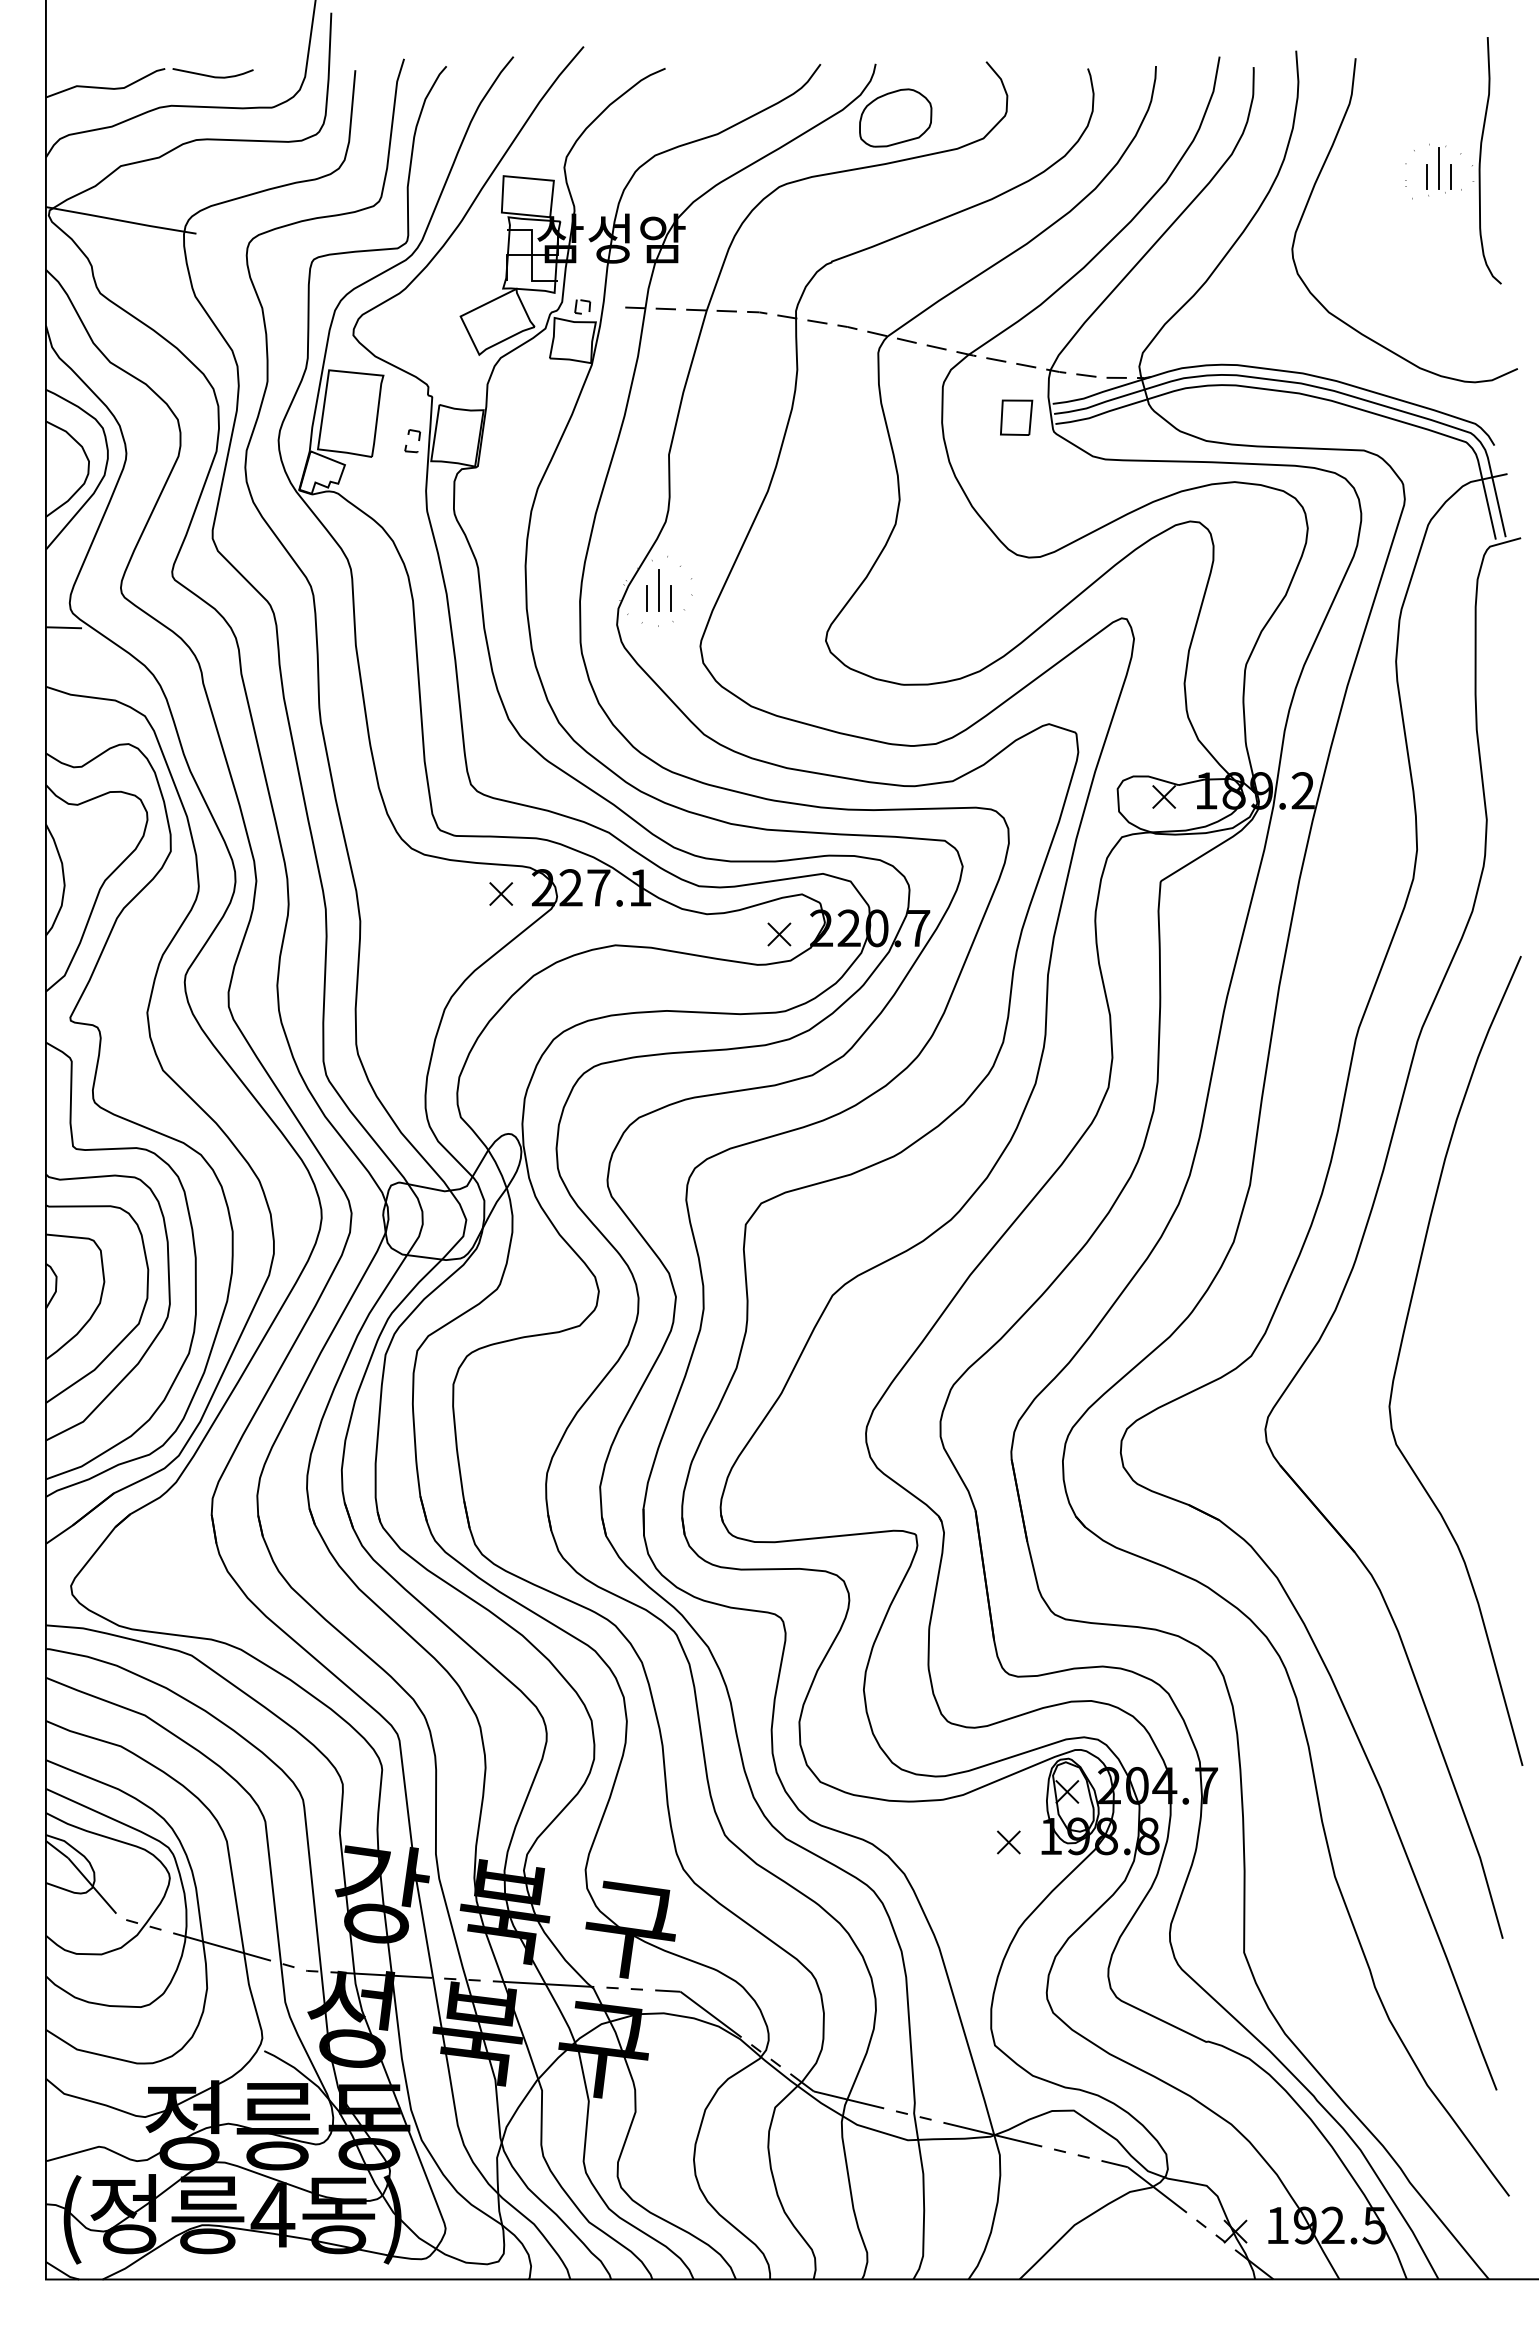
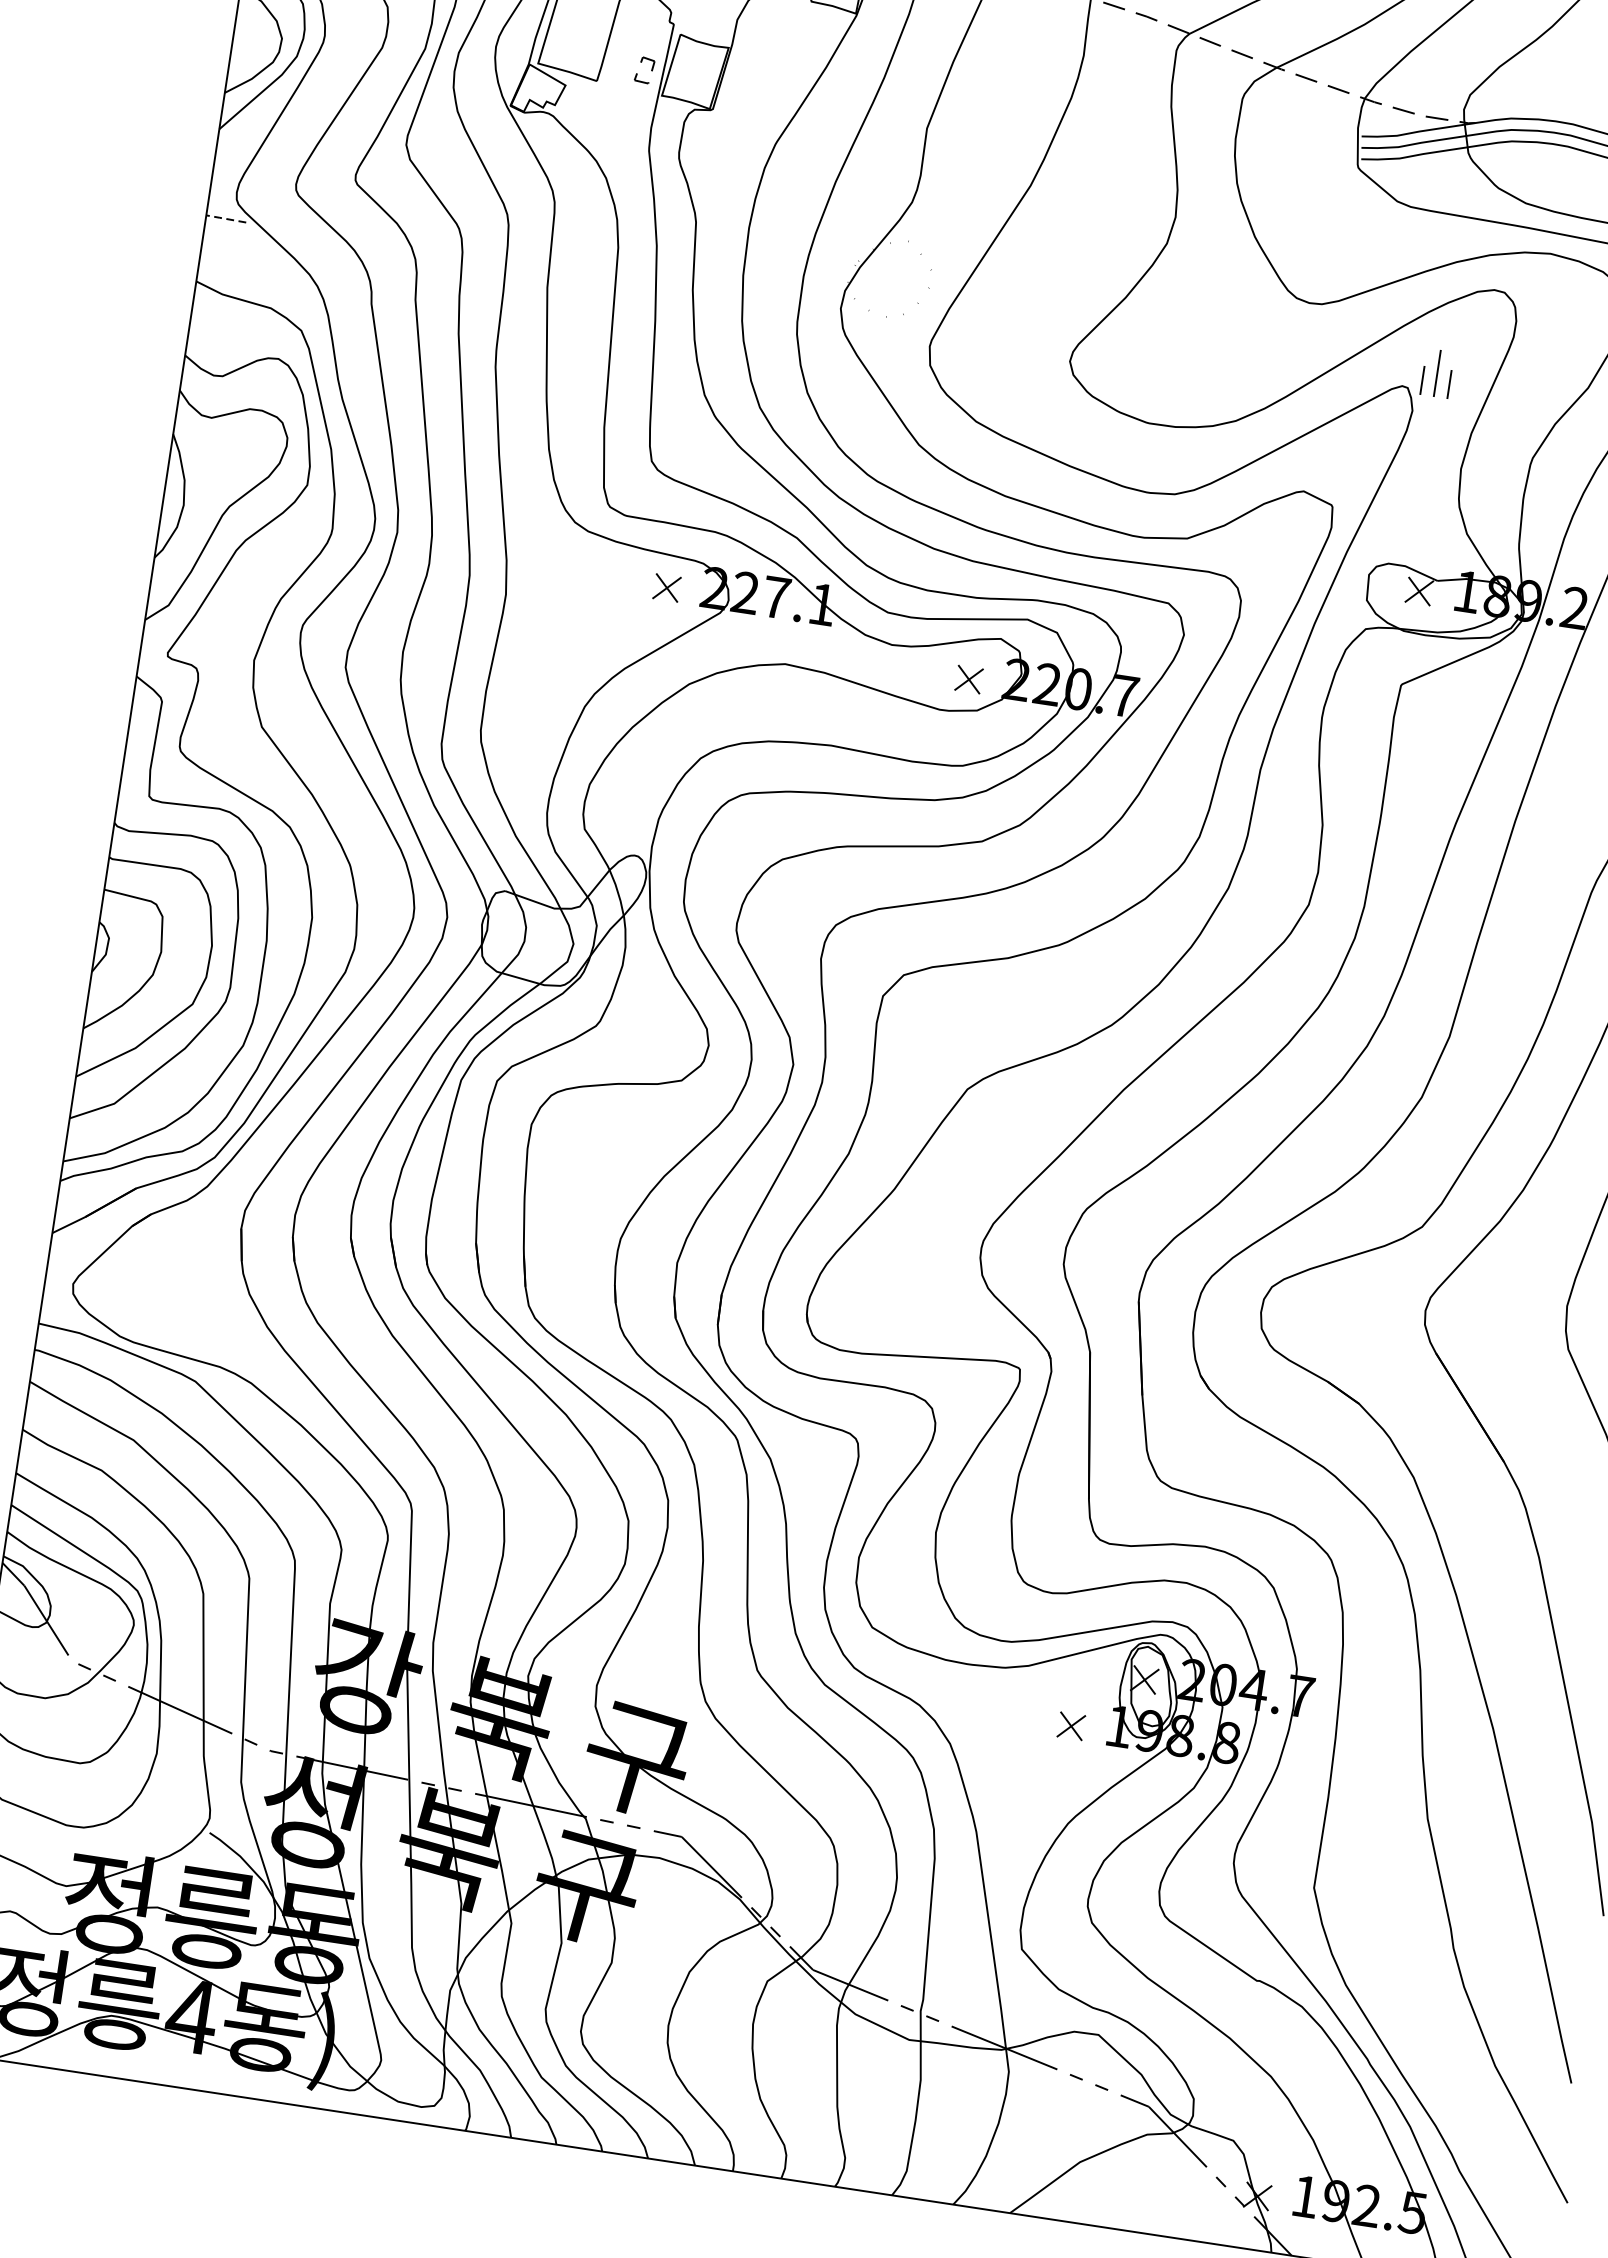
part: (1016, 417) -> (1319, 145), removed
part: (658, 590) -> (1436, 373), moved
line: (63, 627) -> (225, 218), solid -> dashed

